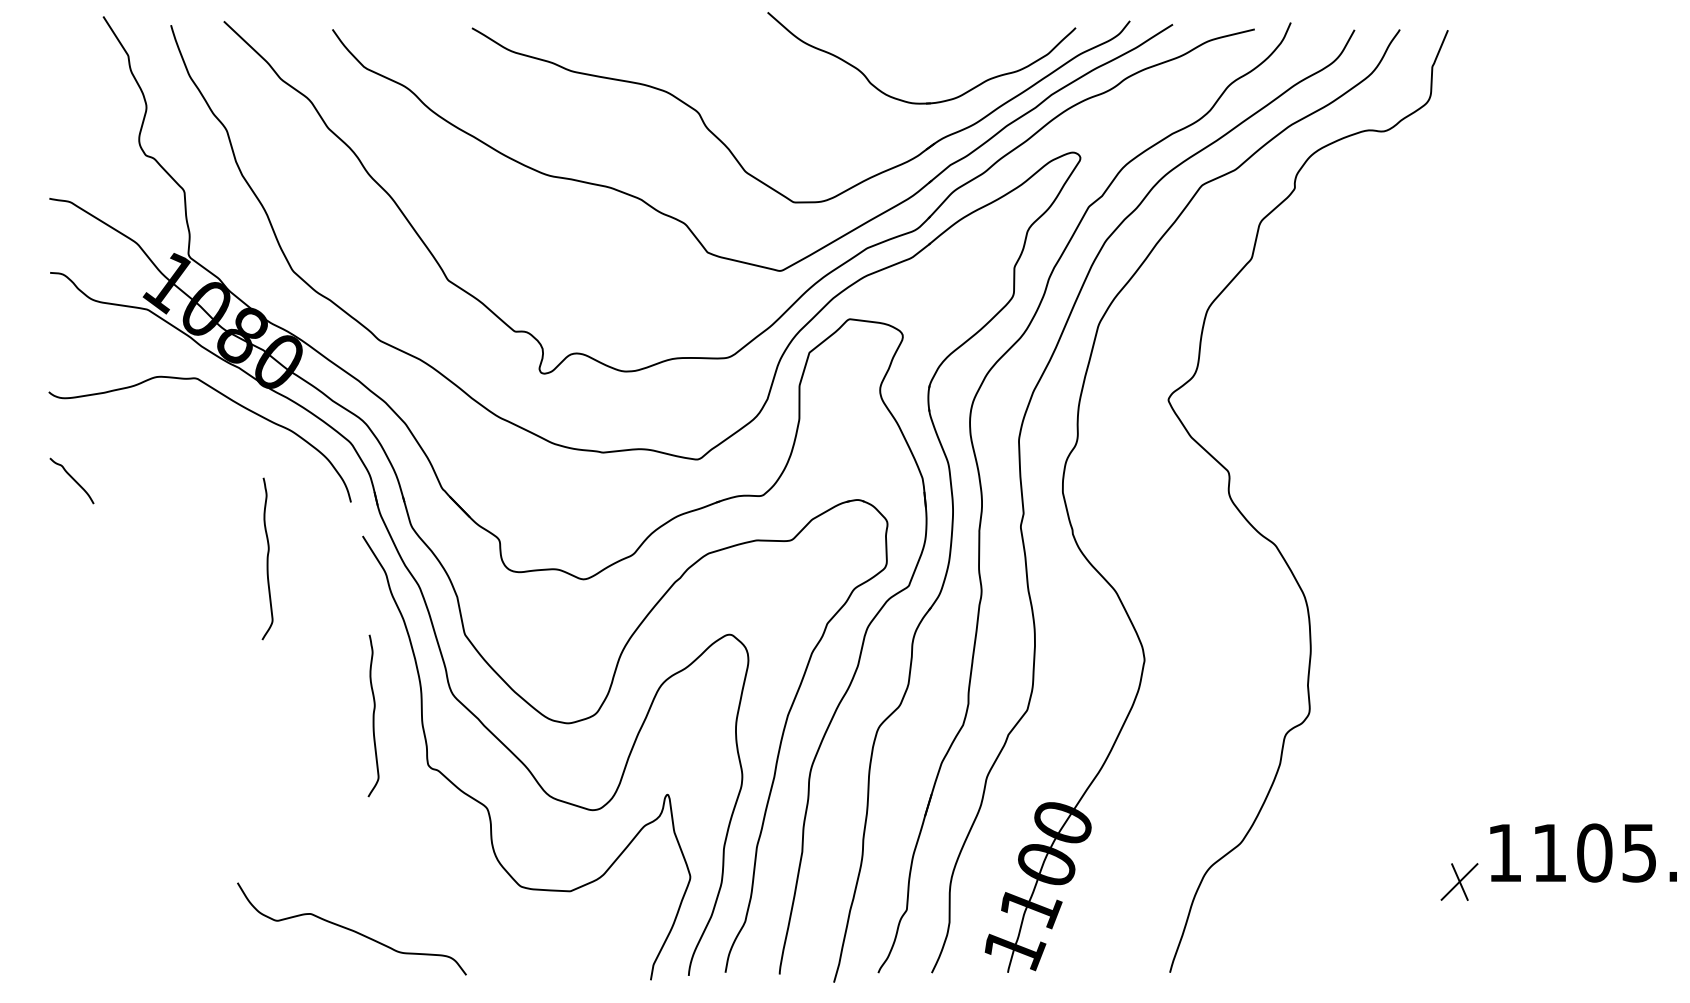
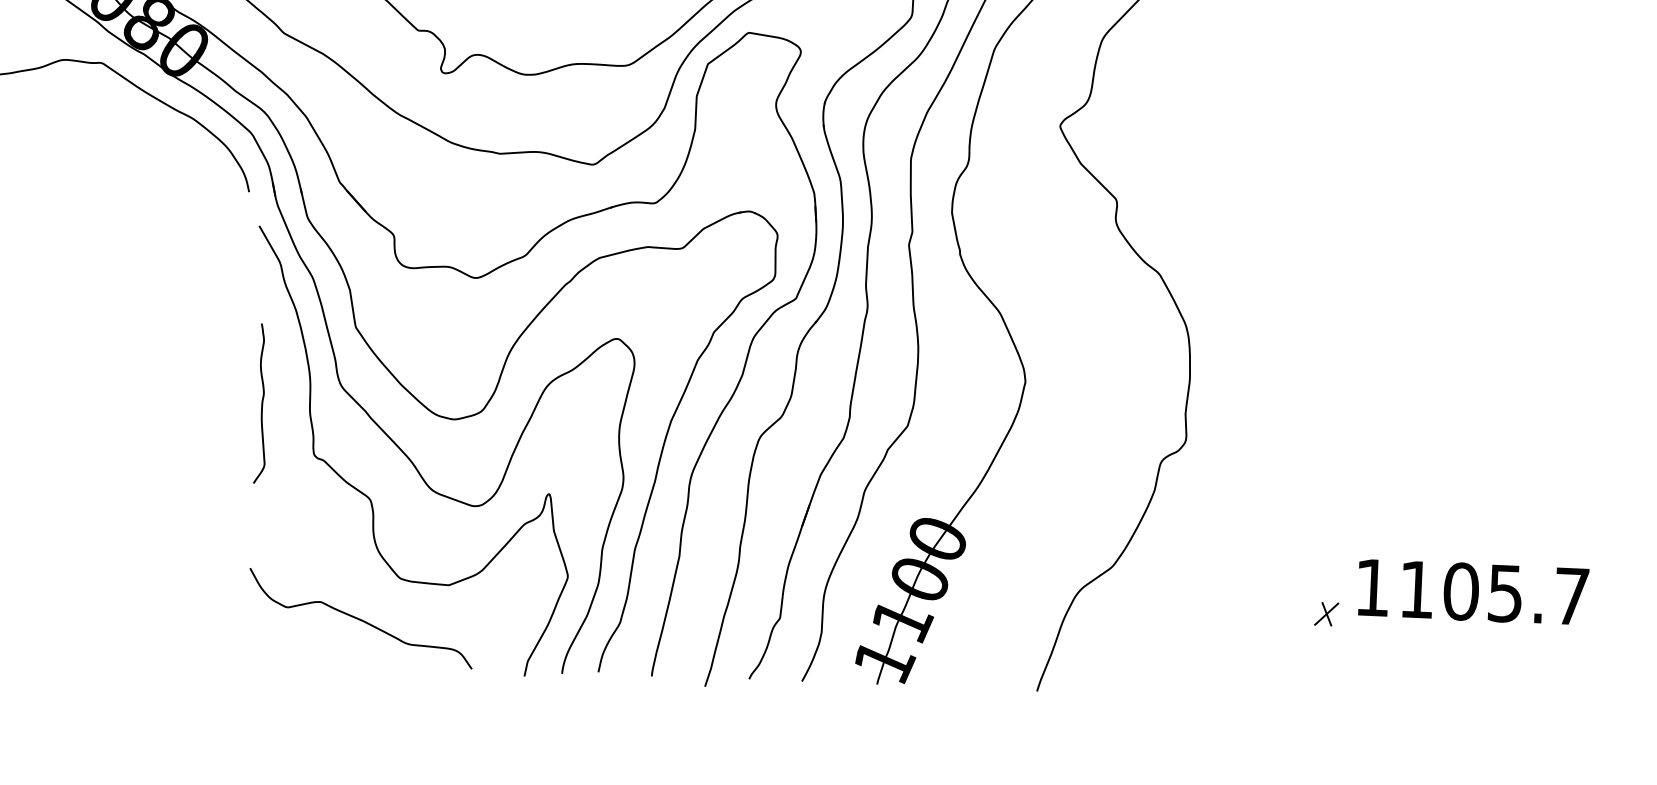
curve: (267, 558) -> (164, 243), removed
part: (1459, 881) -> (1326, 613), size x0.62
curve: (350, 928) -> (359, 618), moved

